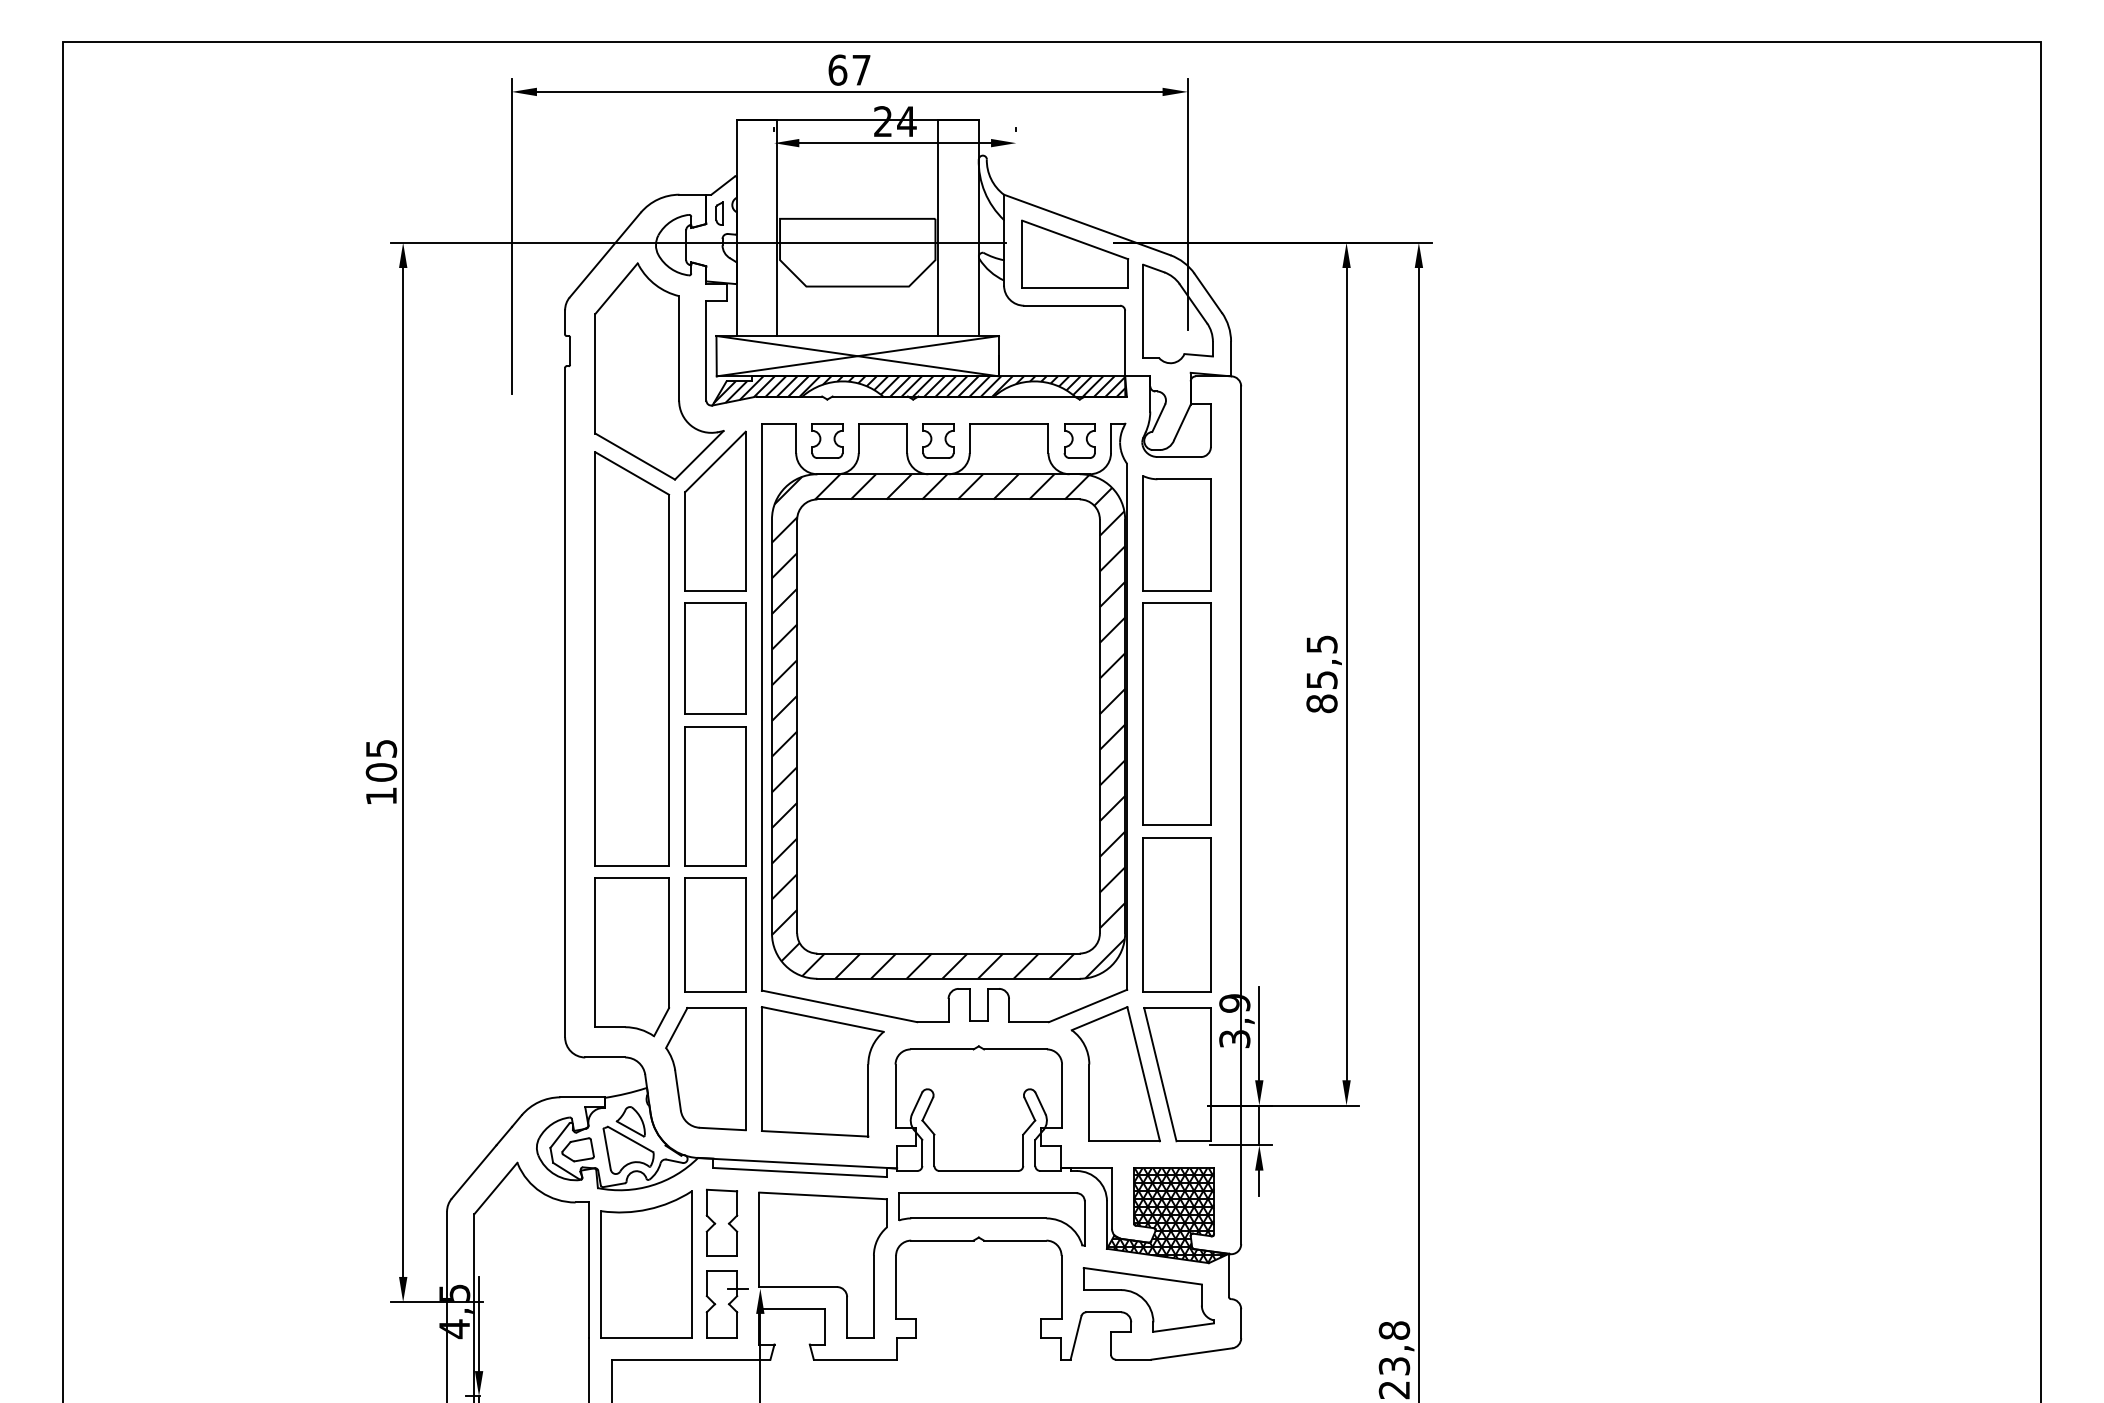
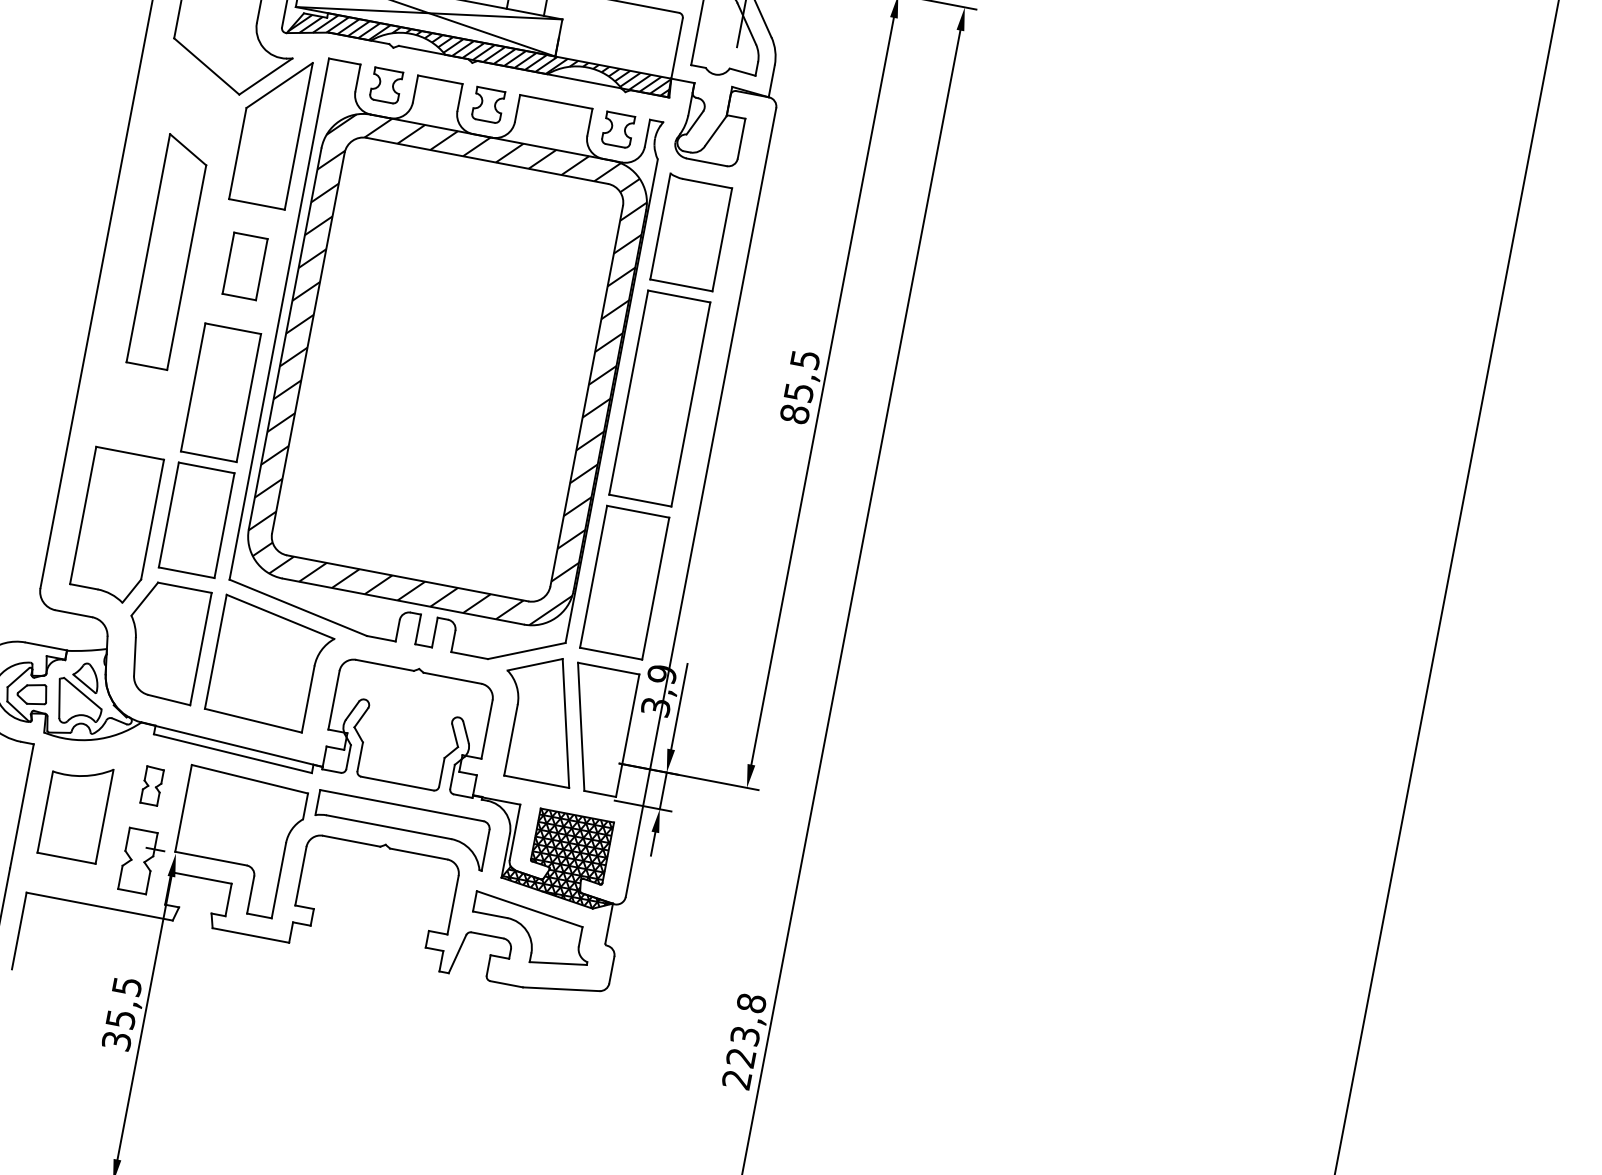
part: (632, 658) -> (168, 251), size x0.6
part: (715, 658) -> (245, 266), size x0.6
part: (721, 1222) -> (151, 785), size x0.6
part: (646, 1264) -> (75, 811), size x0.7

